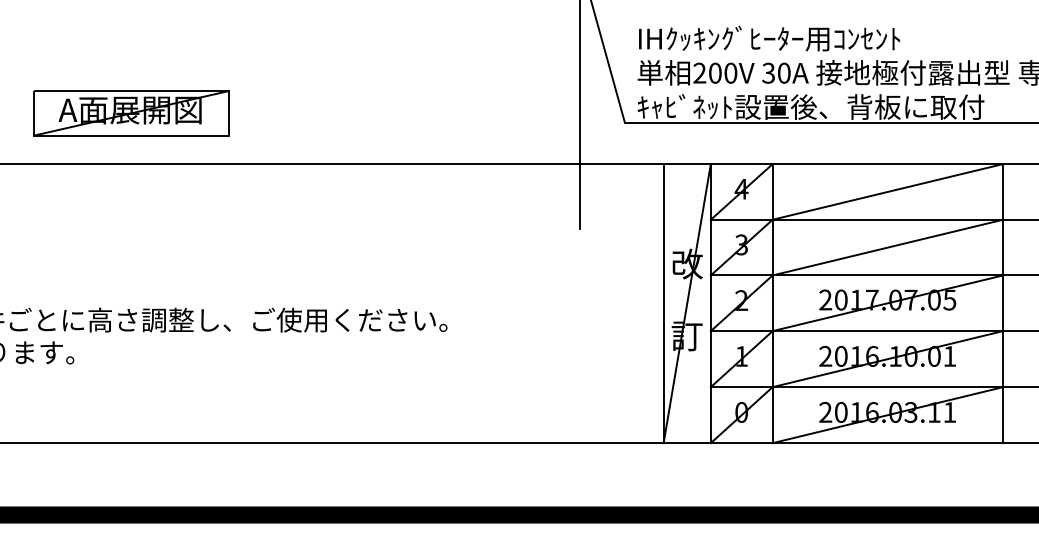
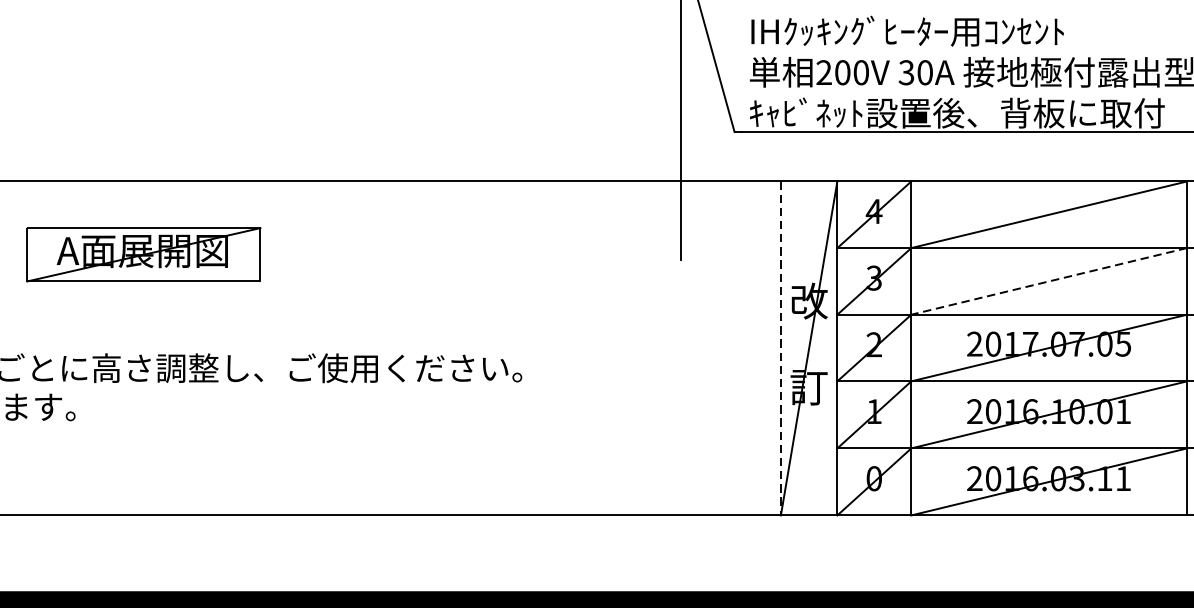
part: (131, 113) -> (144, 254), moved
line: (887, 247) -> (1048, 281), solid -> dashed
line: (663, 303) -> (780, 348), solid -> dashed

